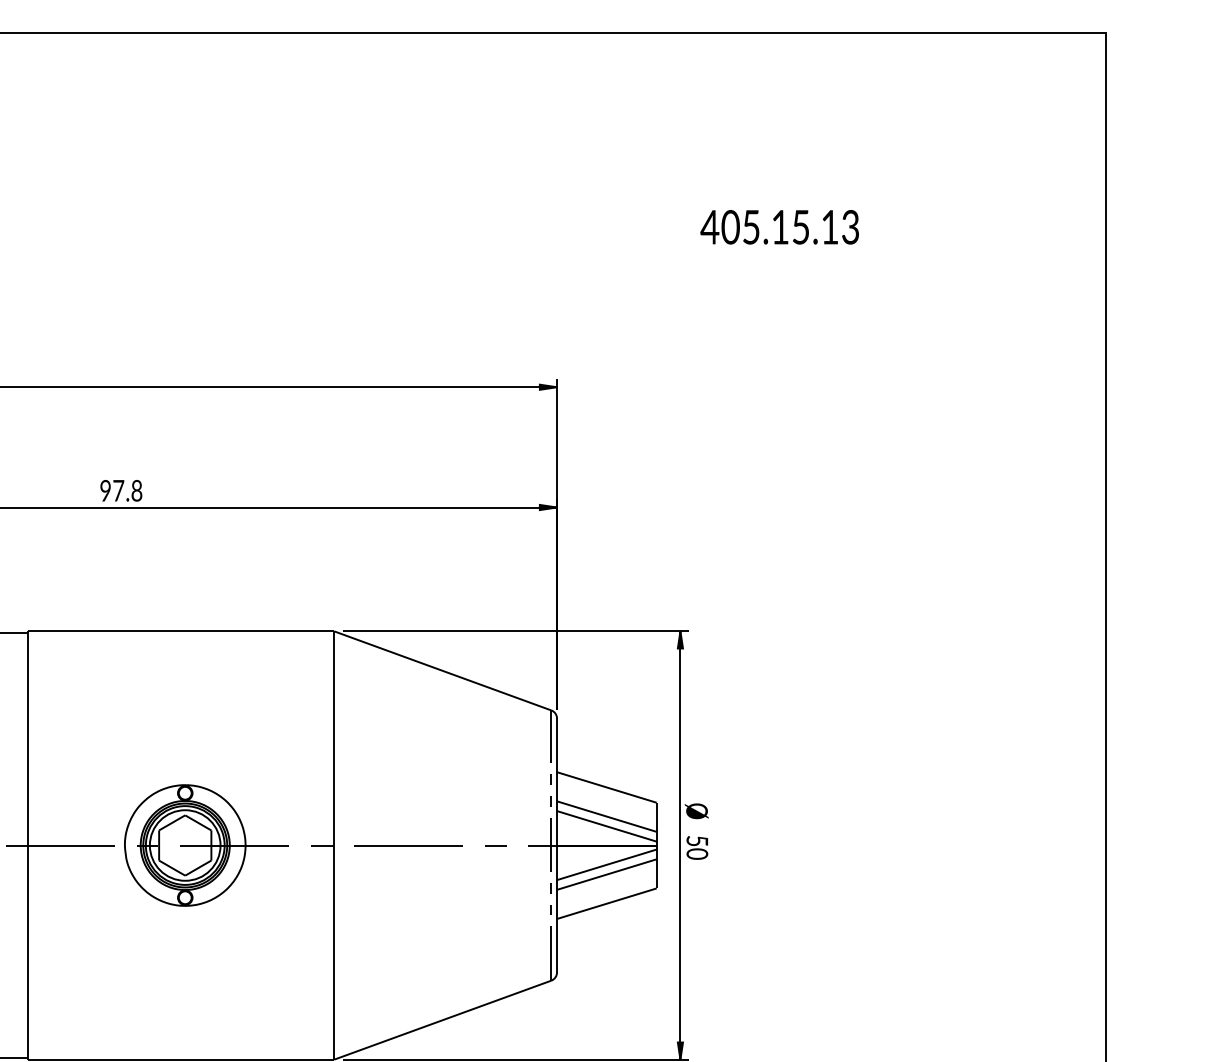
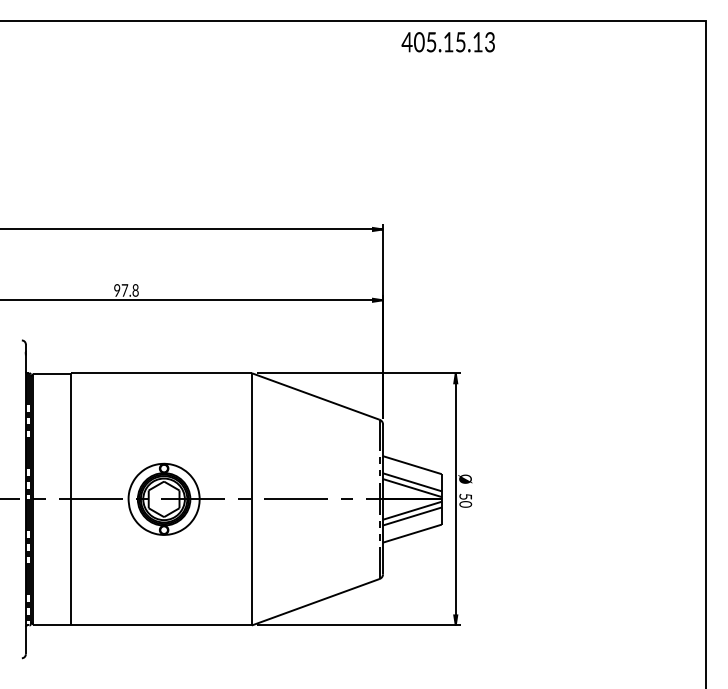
text: (778, 227) -> (447, 42), moved

